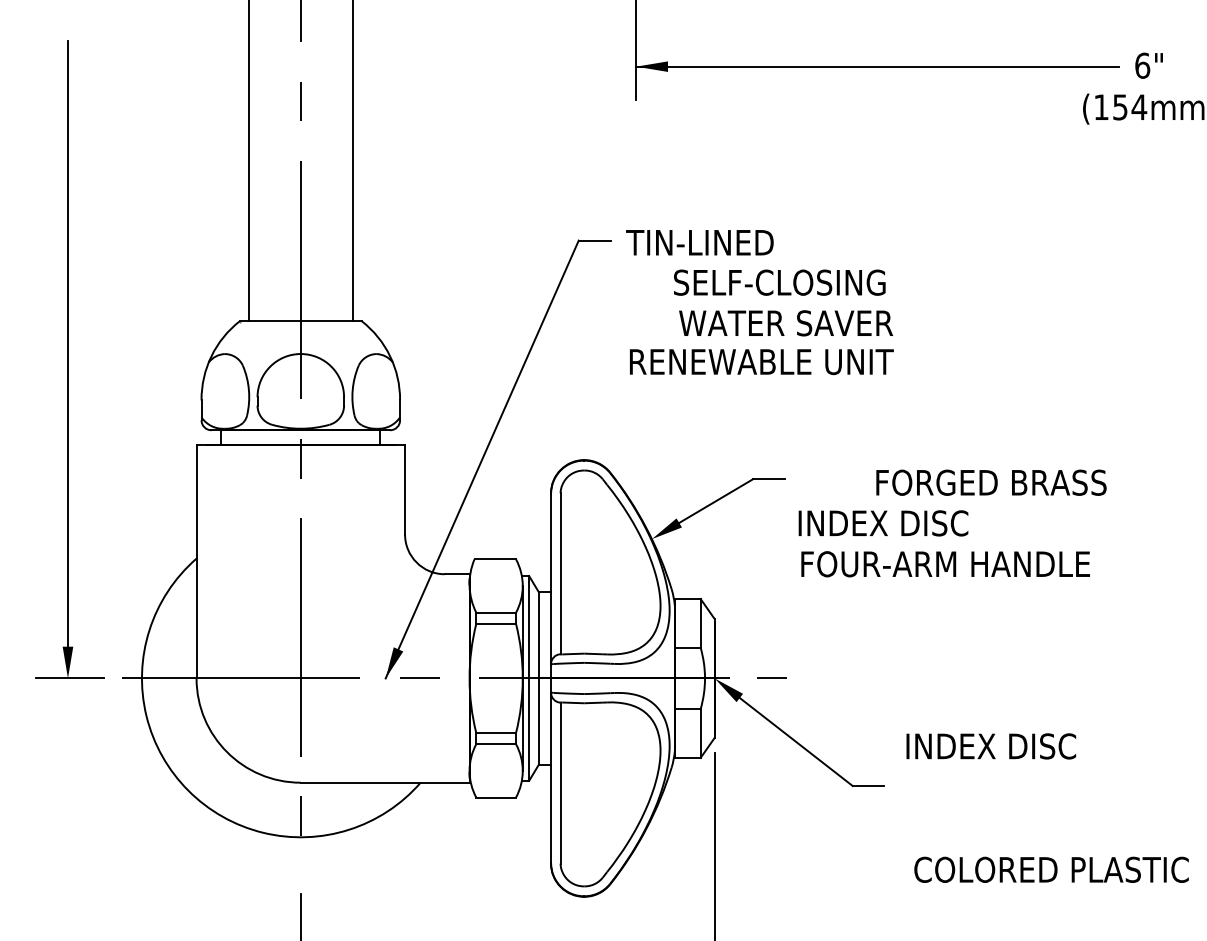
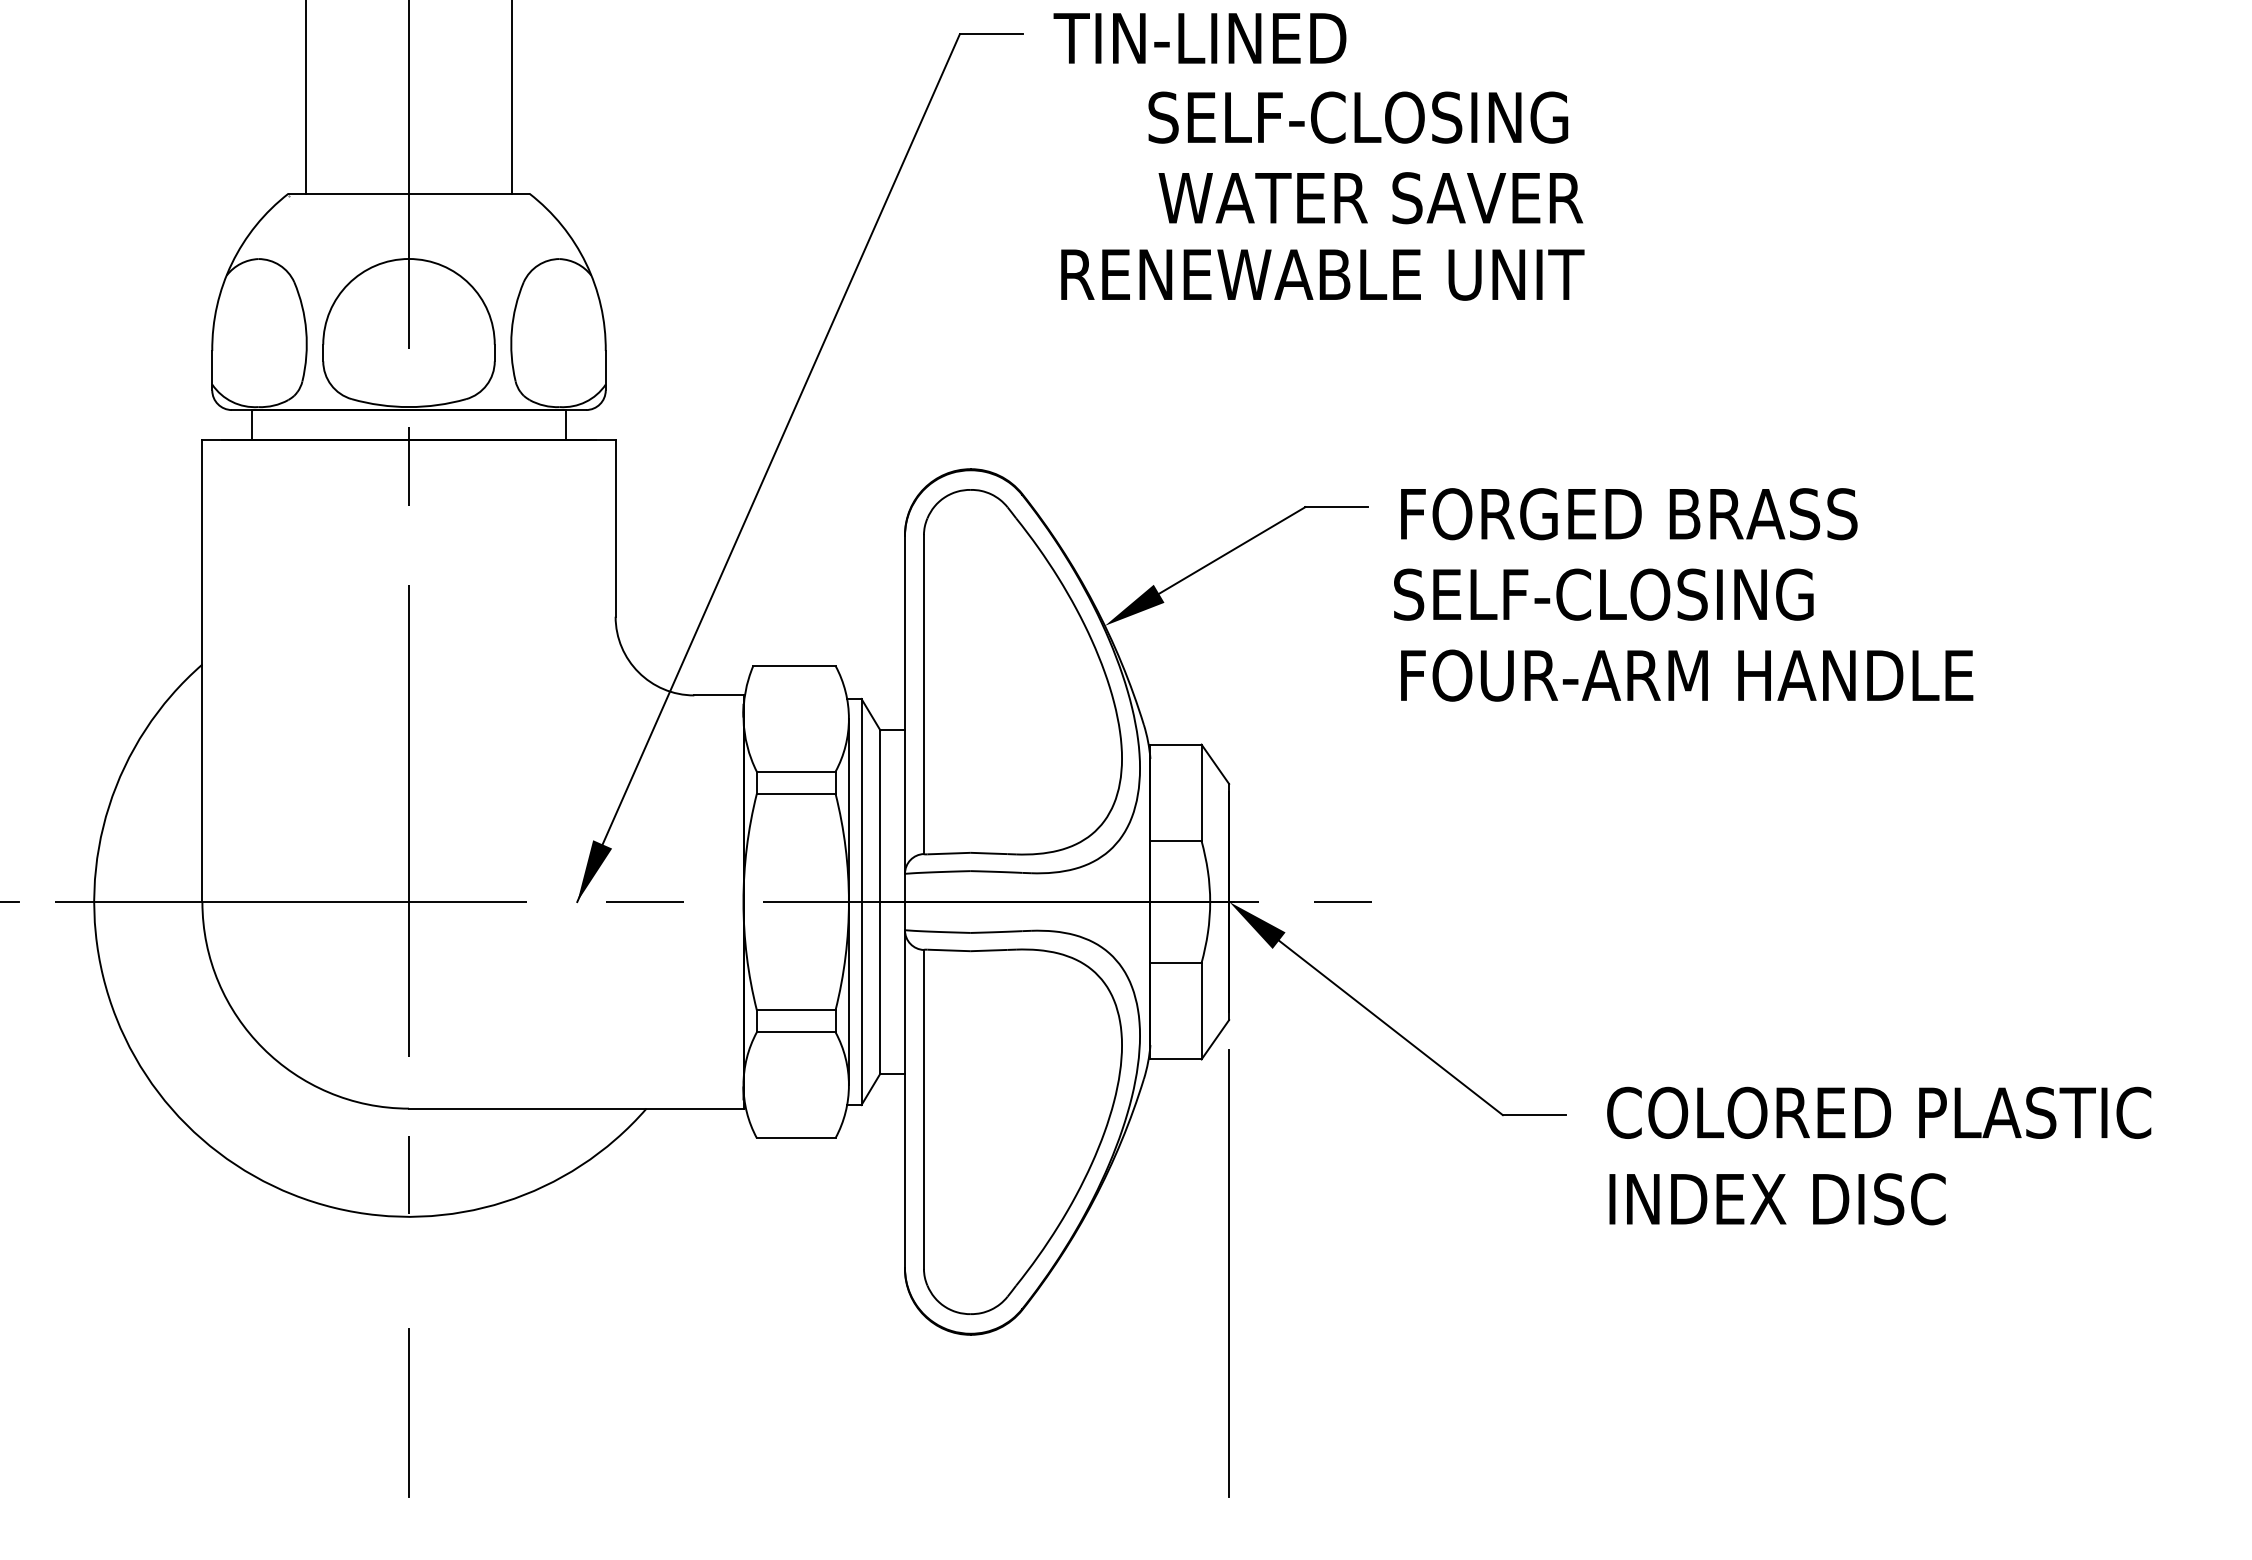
text: (991, 482) -> (1629, 513), moved
text: (903, 523) -> (1603, 594), INDEX DISC -> SELF-CLOSING
text: (991, 746) -> (1777, 1199), moved
text: (1051, 869) -> (1879, 1112), moved

